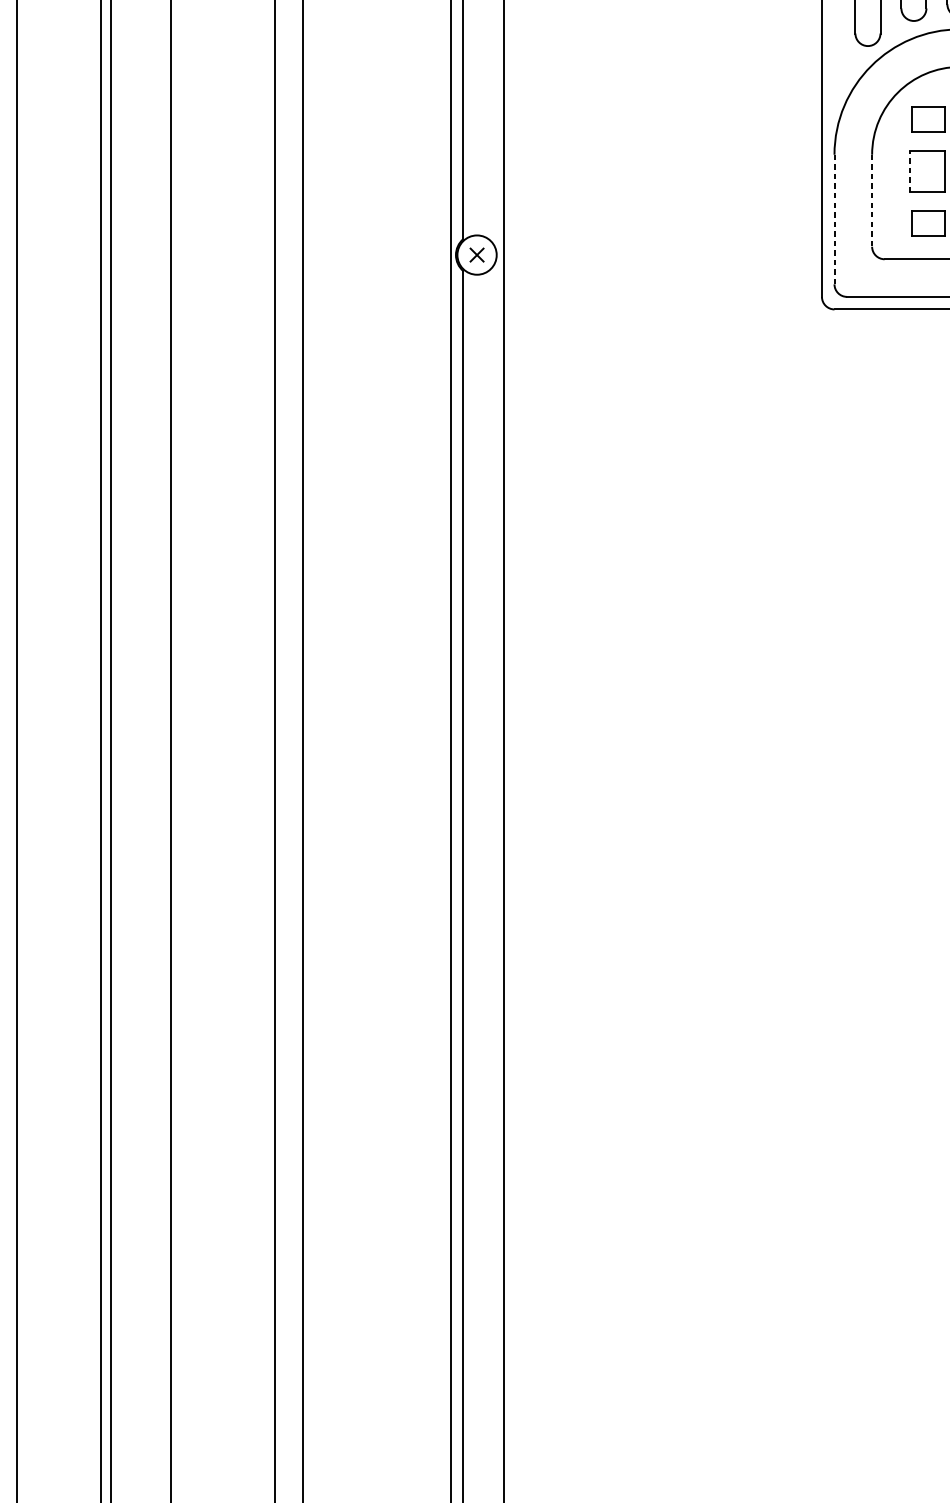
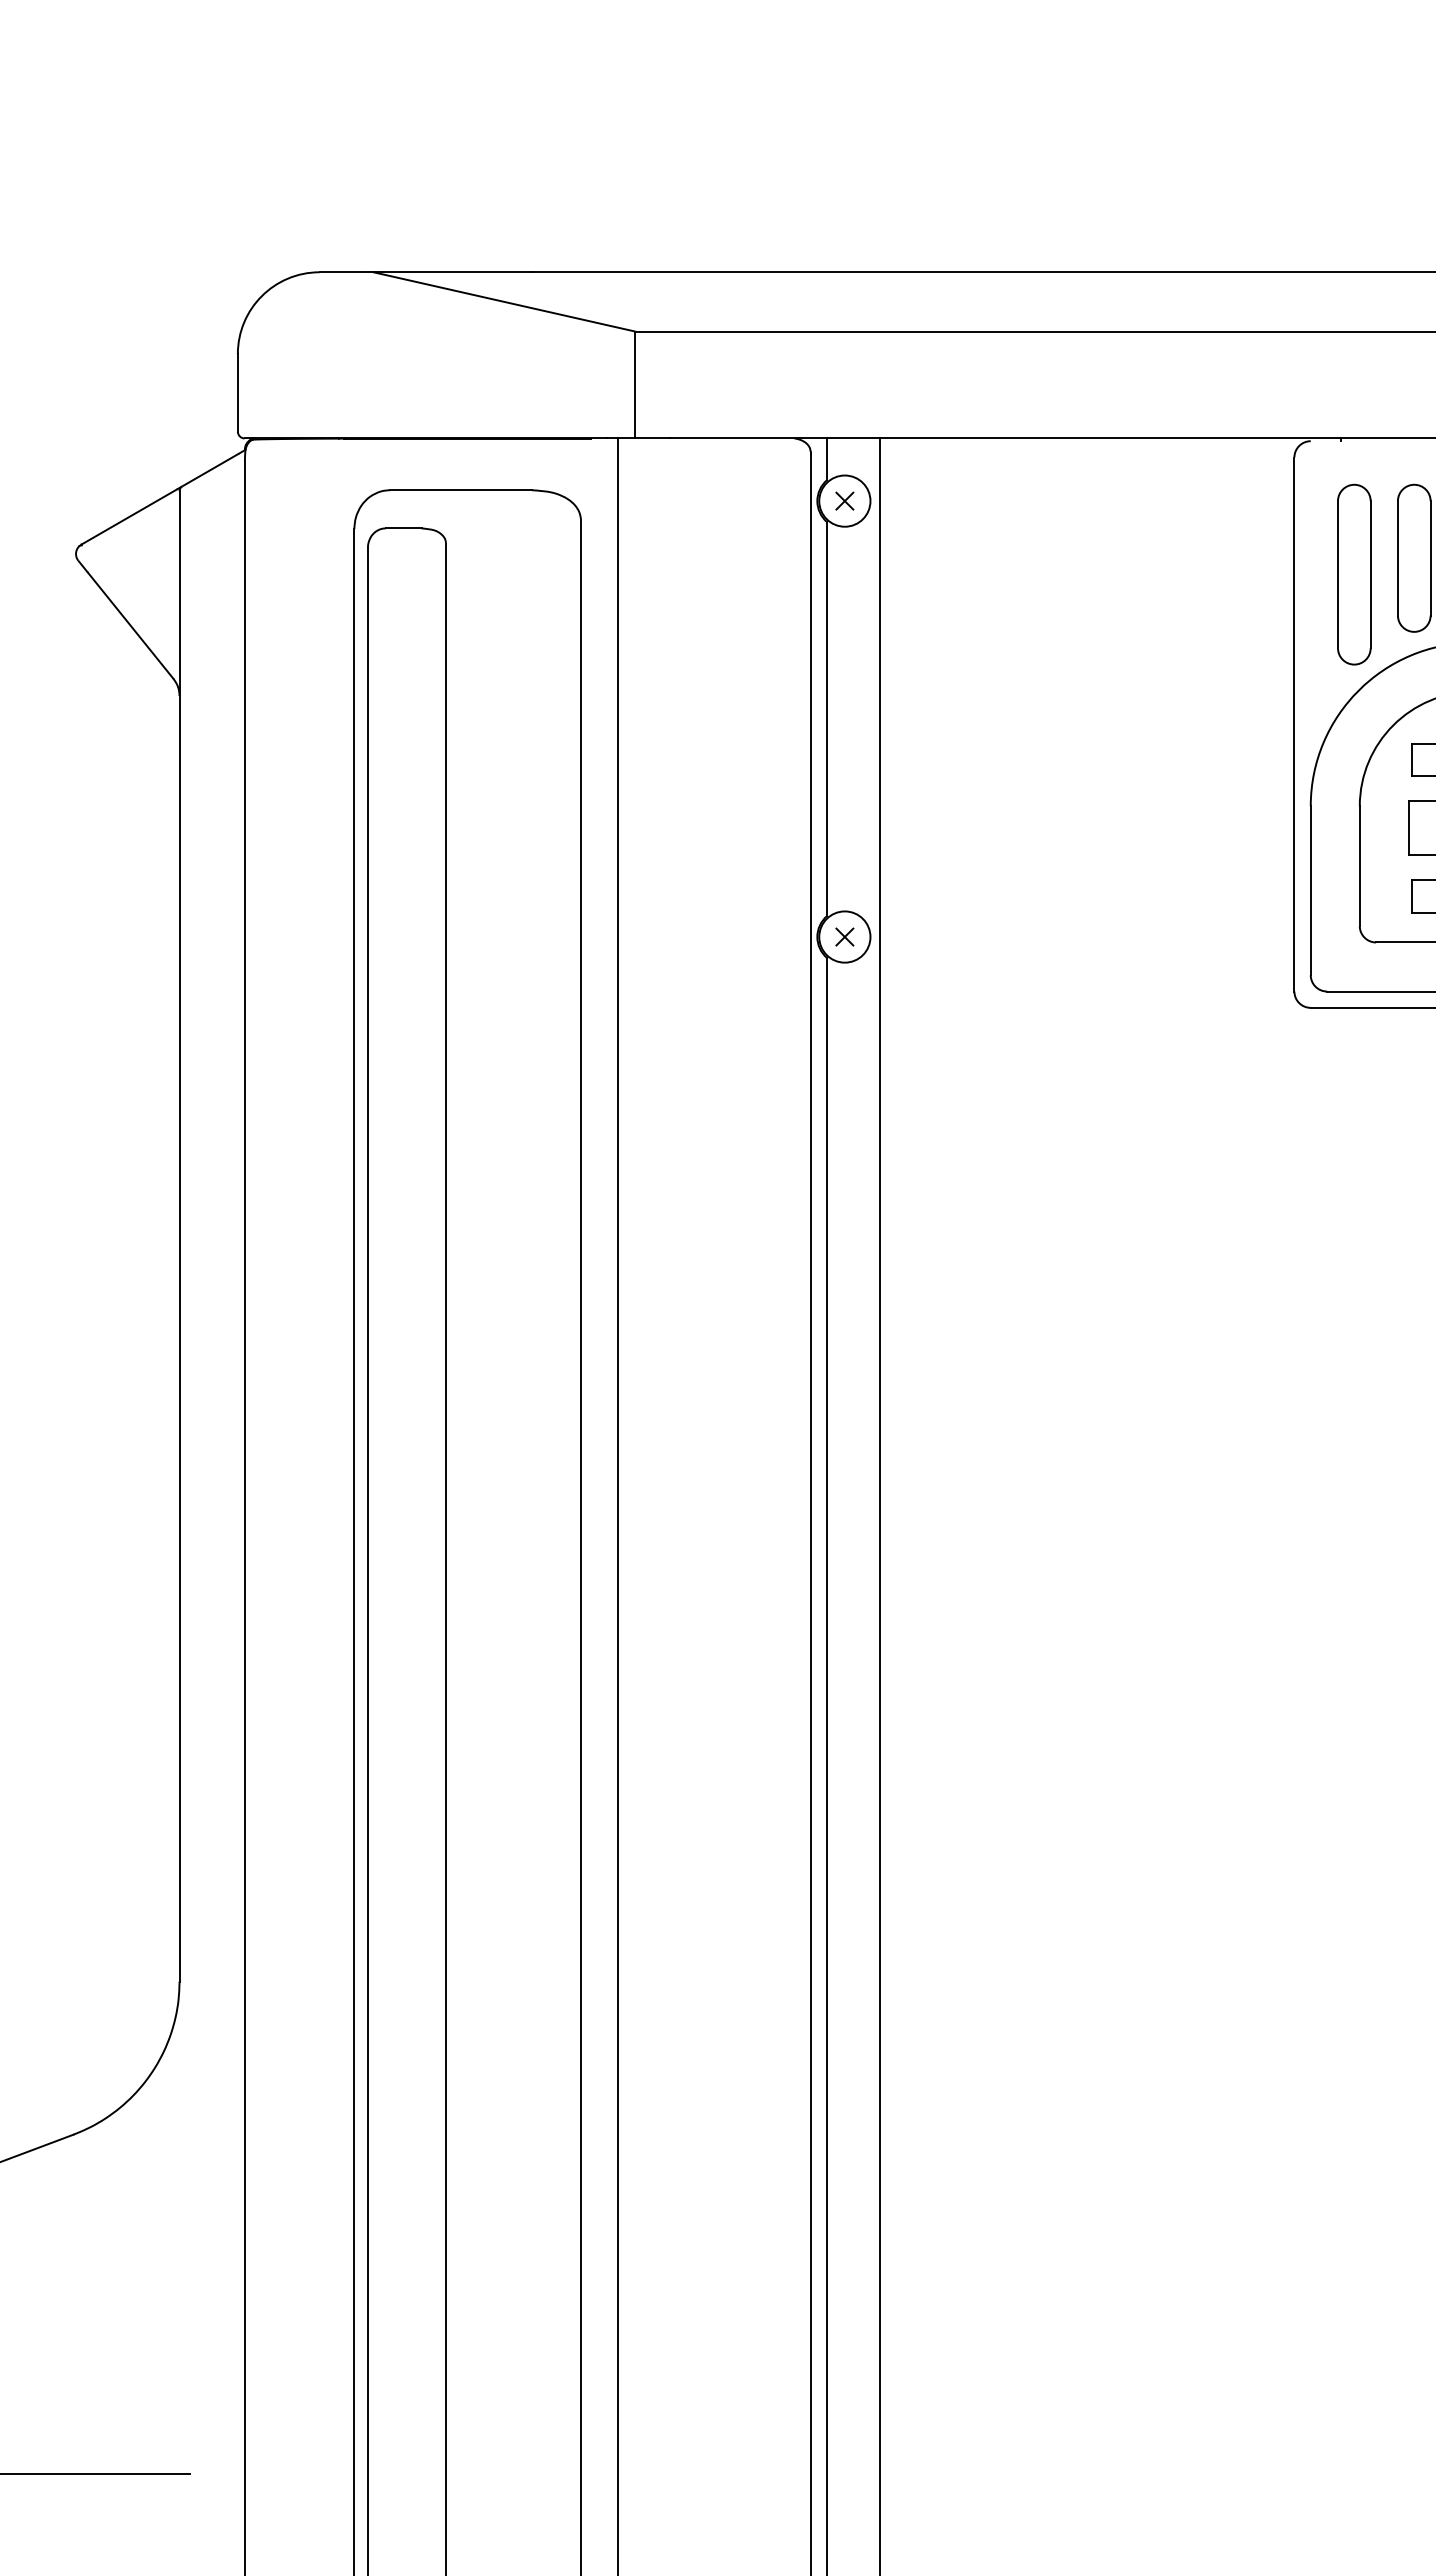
line: (909, 171) -> (1408, 827), dashed -> solid
line: (871, 200) -> (1359, 866), dashed -> solid
line: (834, 219) -> (1310, 890), dashed -> solid

